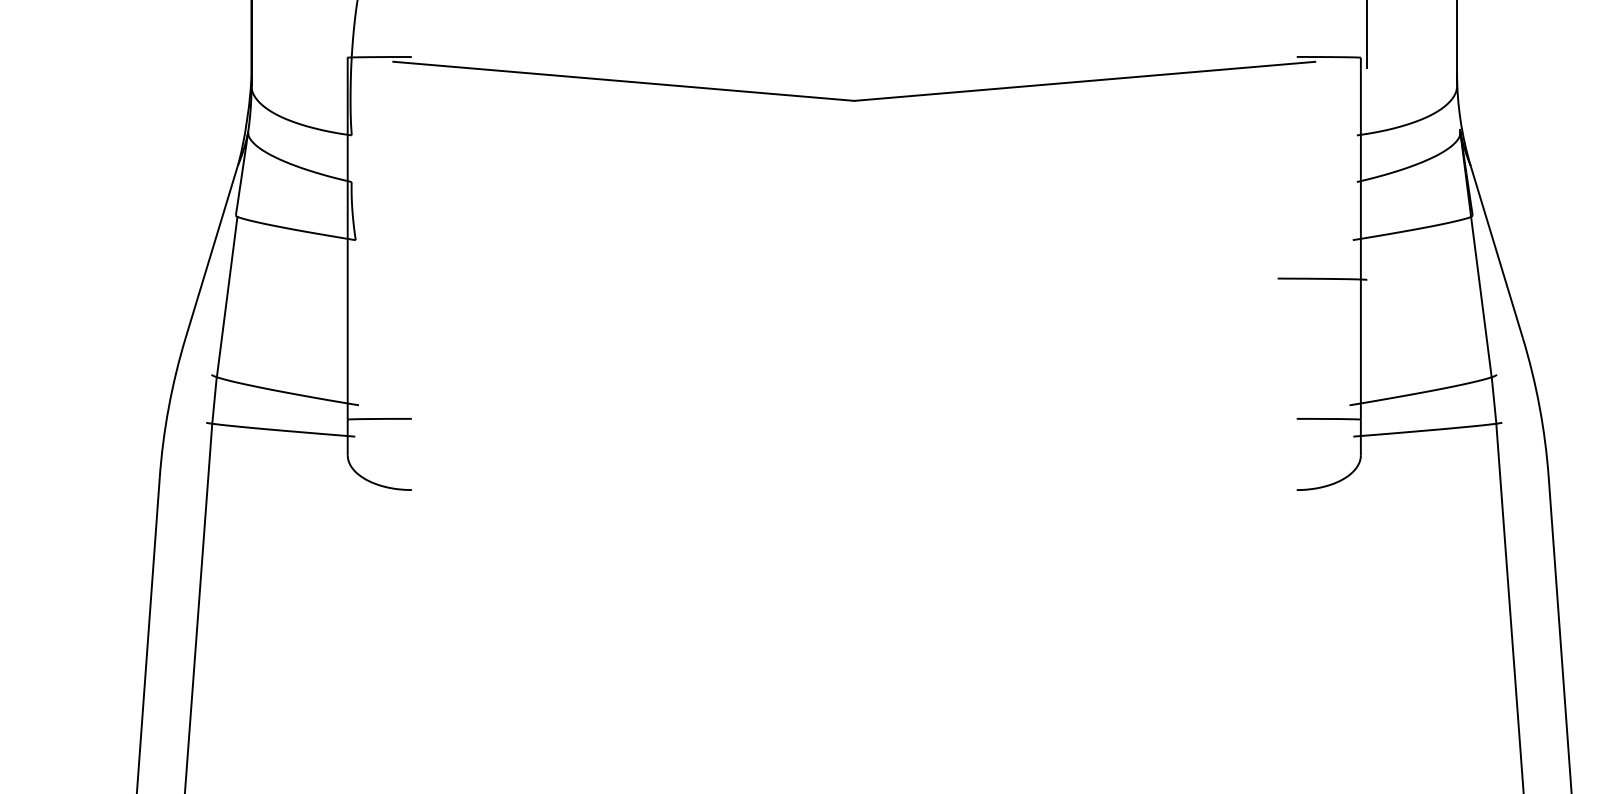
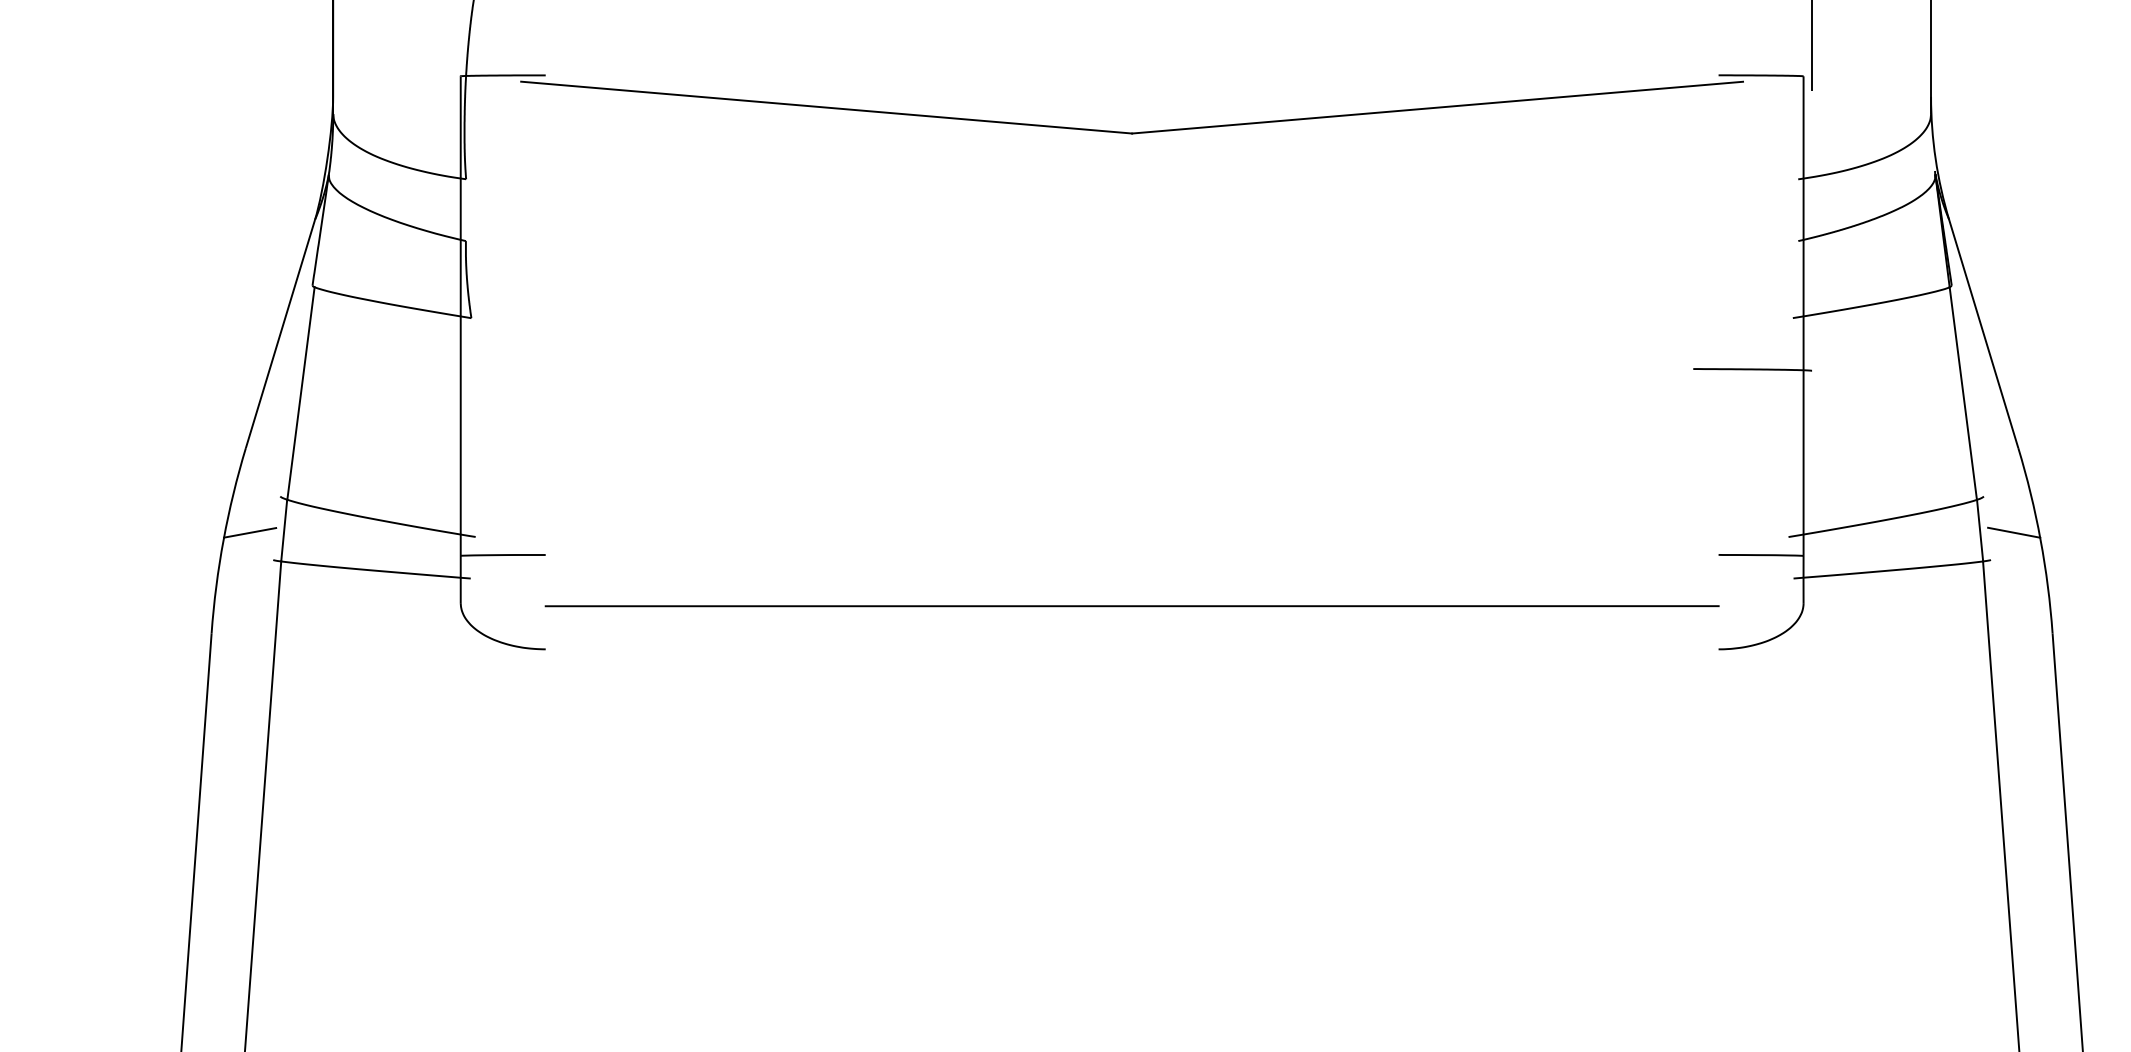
line: (189, 401) -> (250, 532), added
line: (1520, 401) -> (2014, 532), added
line: (853, 457) -> (1131, 606), added

